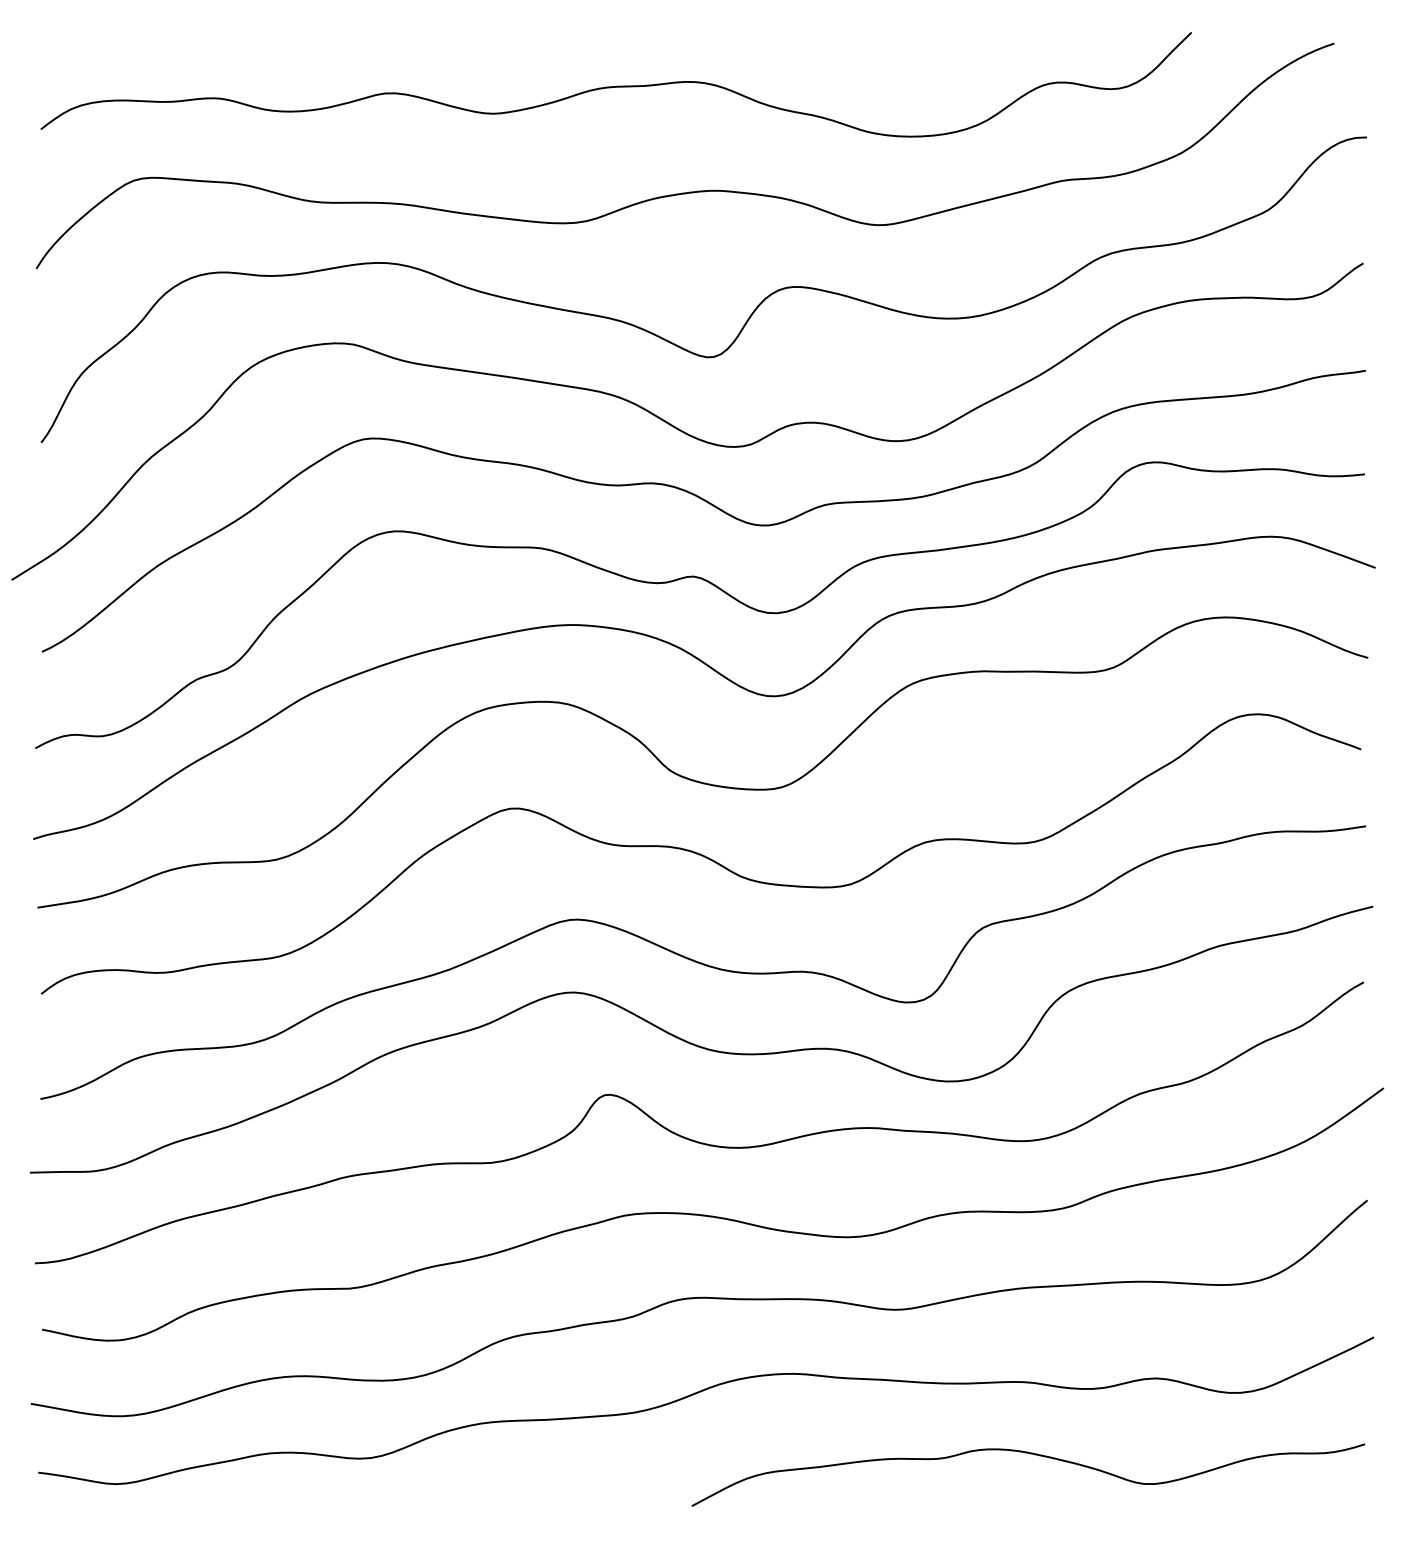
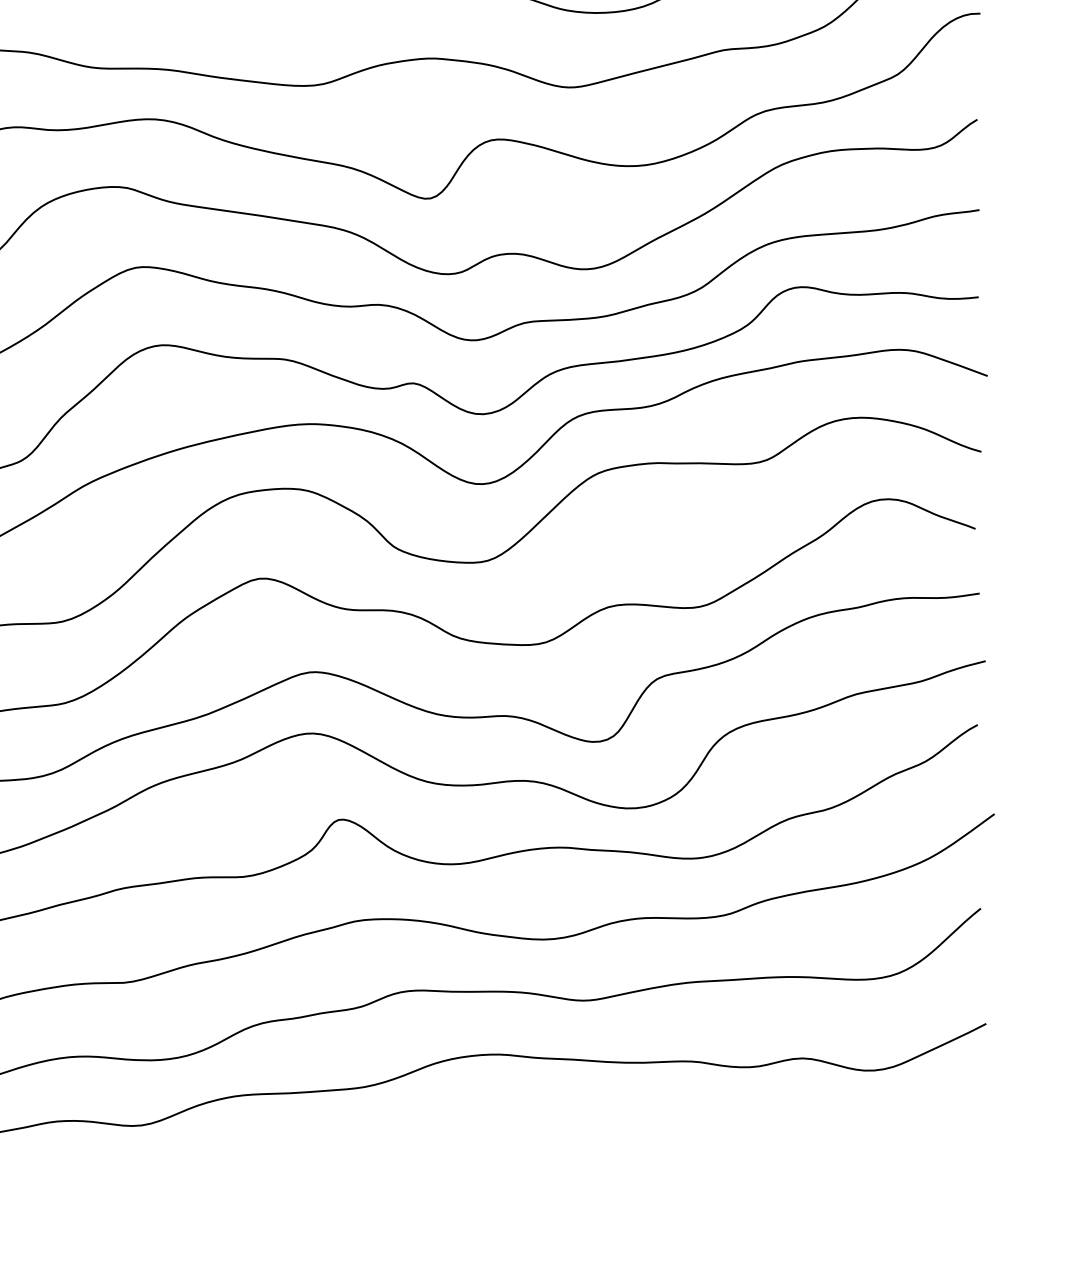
curve: (1030, 1454) -> (697, 1122), removed

